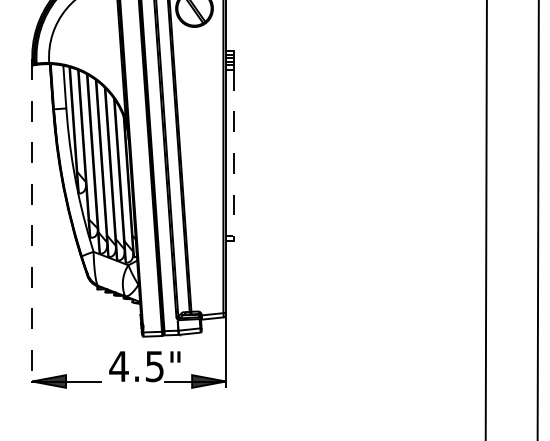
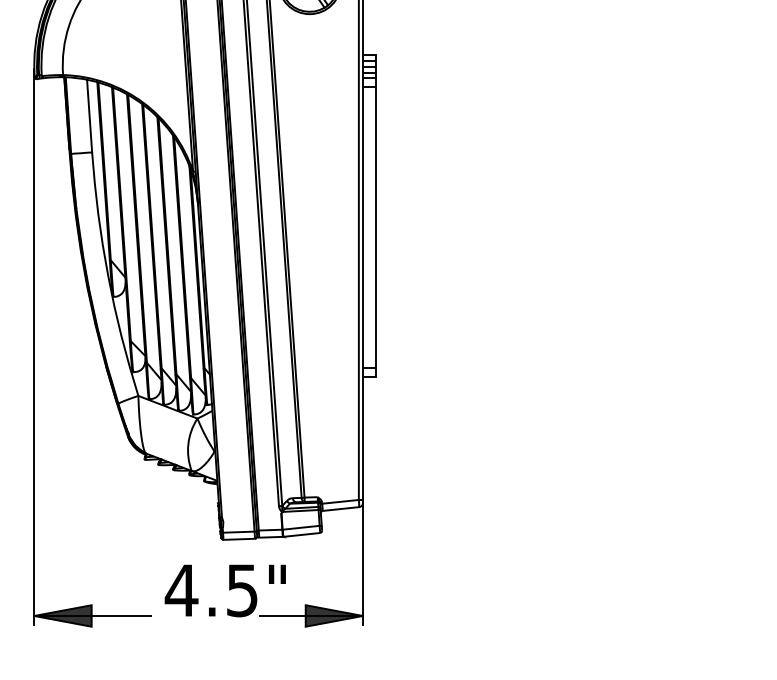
line: (233, 157) -> (375, 235), dashed -> solid
line: (32, 223) -> (34, 347), dashed -> solid

